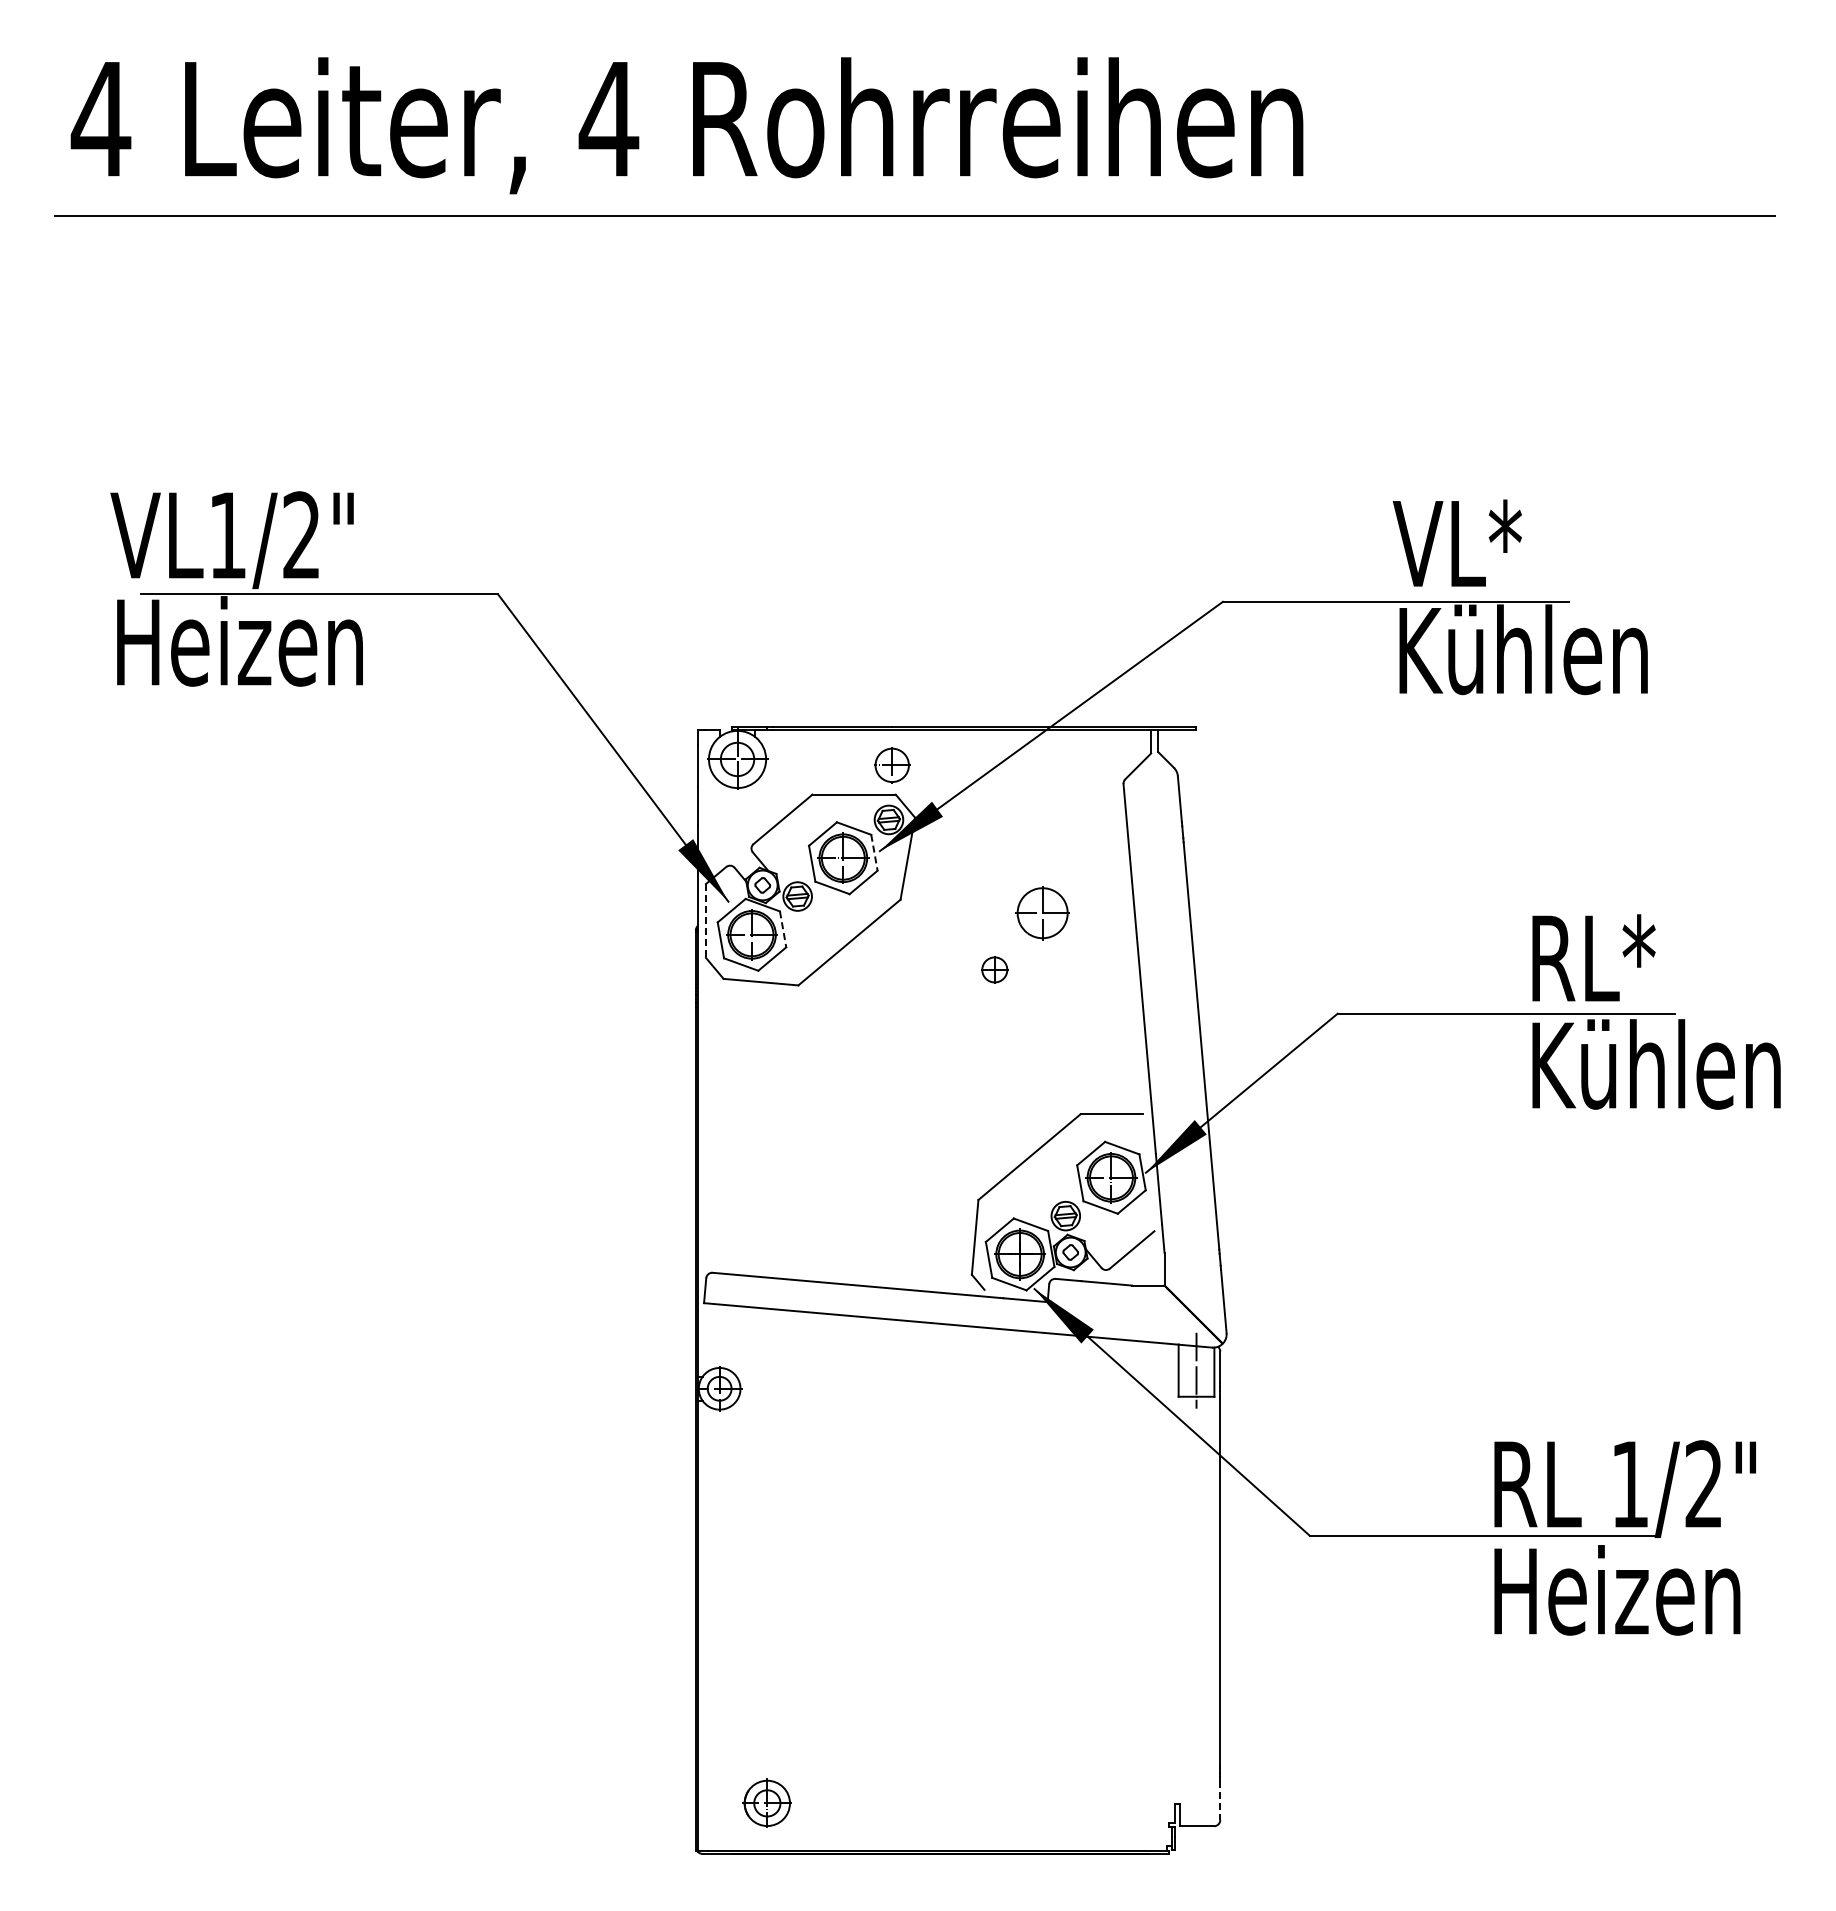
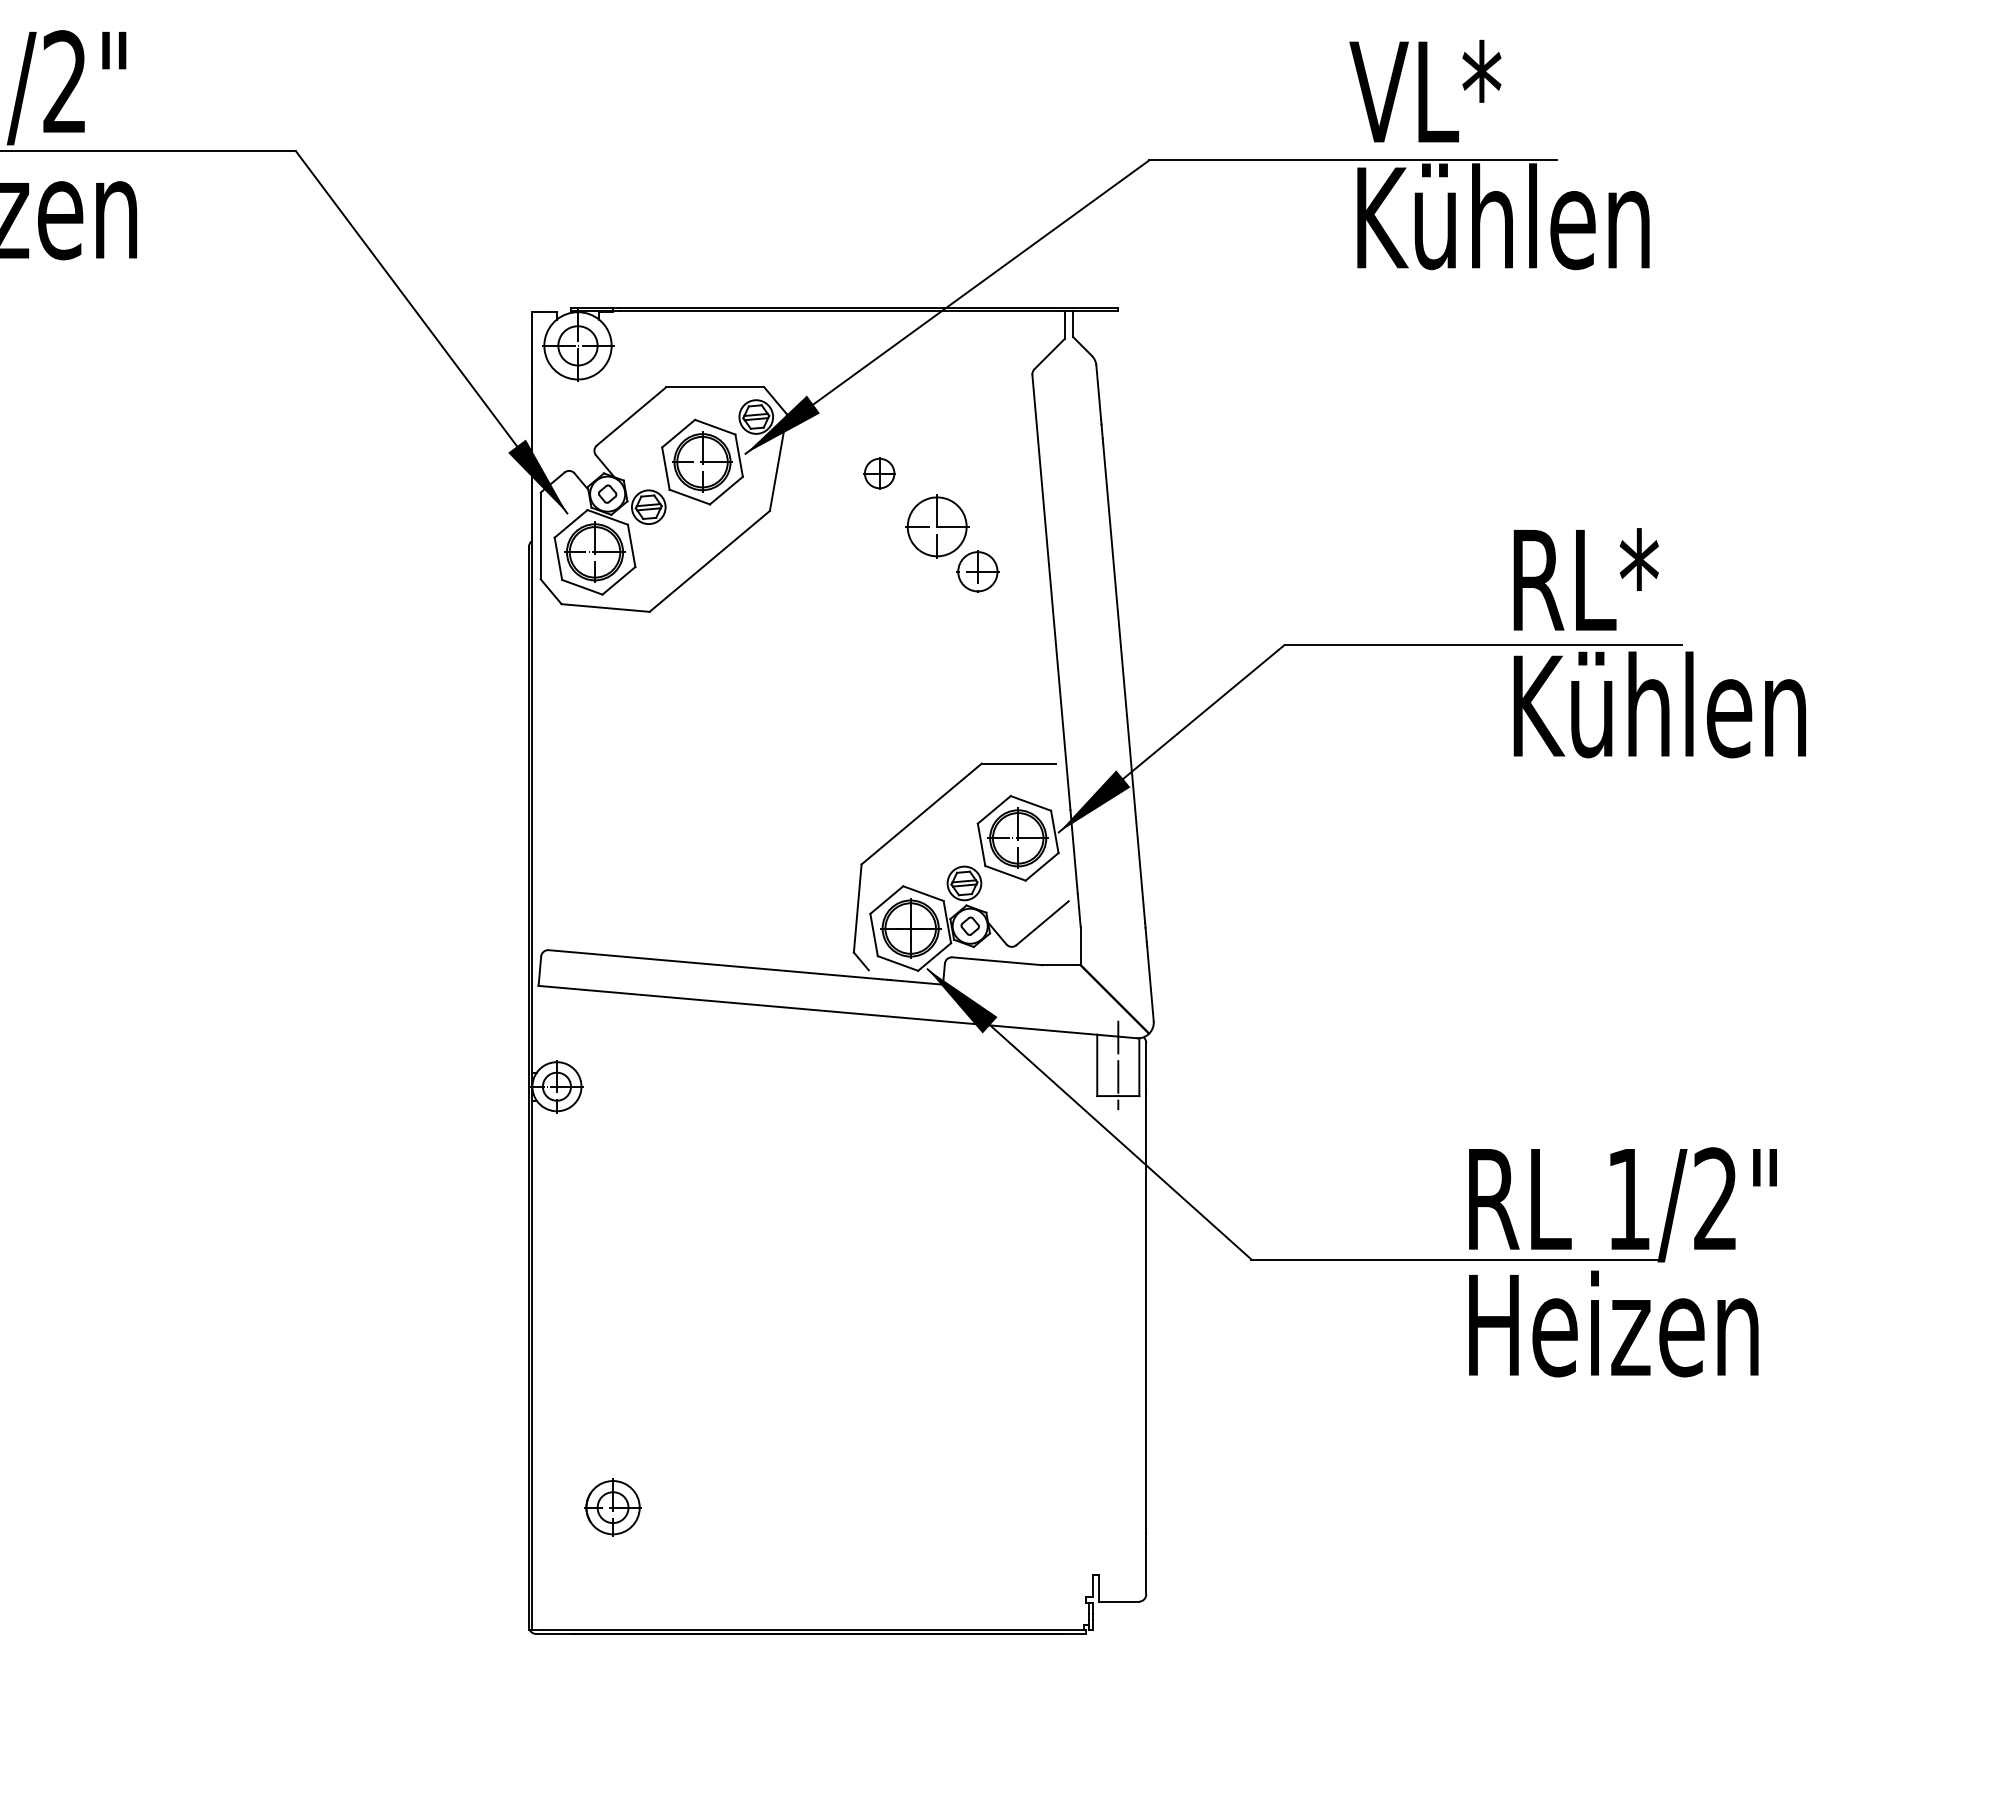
part: (892, 765) -> (978, 571), moved
line: (874, 853) -> (739, 456), dashed -> solid
line: (705, 920) -> (540, 535), dashed -> solid
line: (783, 929) -> (632, 546), dashed -> solid
part: (994, 969) -> (879, 473), moved
line: (1220, 1800) -> (1146, 1571), dashed -> solid
part: (766, 1802) -> (612, 1506), moved

